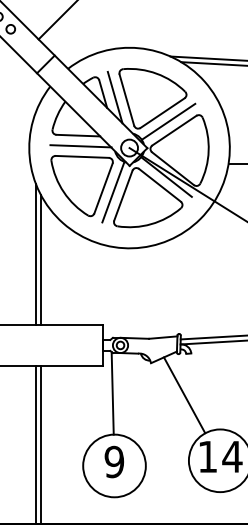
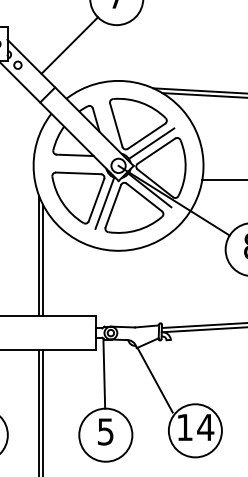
line: (115, 96) -> (106, 122), removed
line: (81, 146) -> (77, 164), removed
line: (183, 395) -> (154, 380), moved
text: (114, 461) -> (105, 431), 9 -> 5

